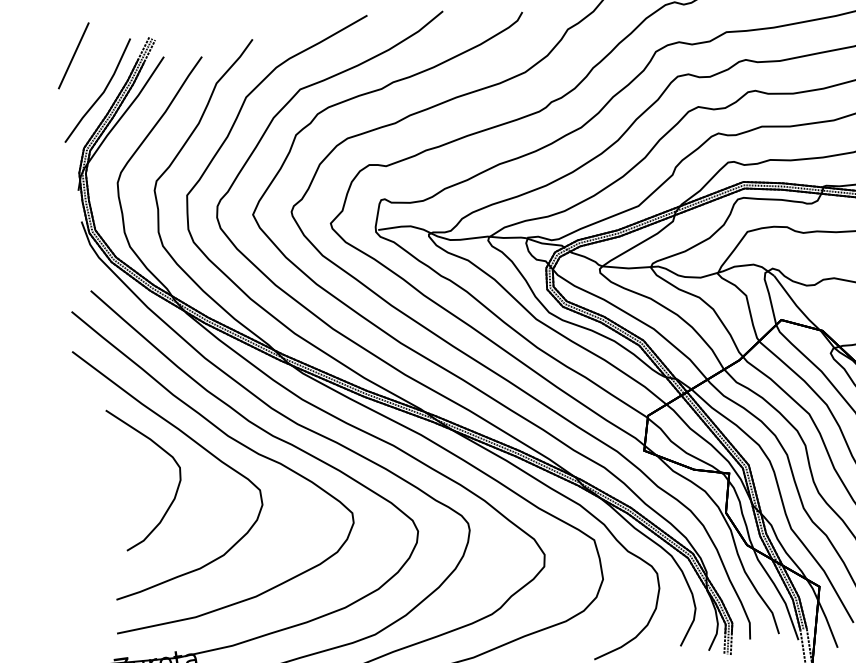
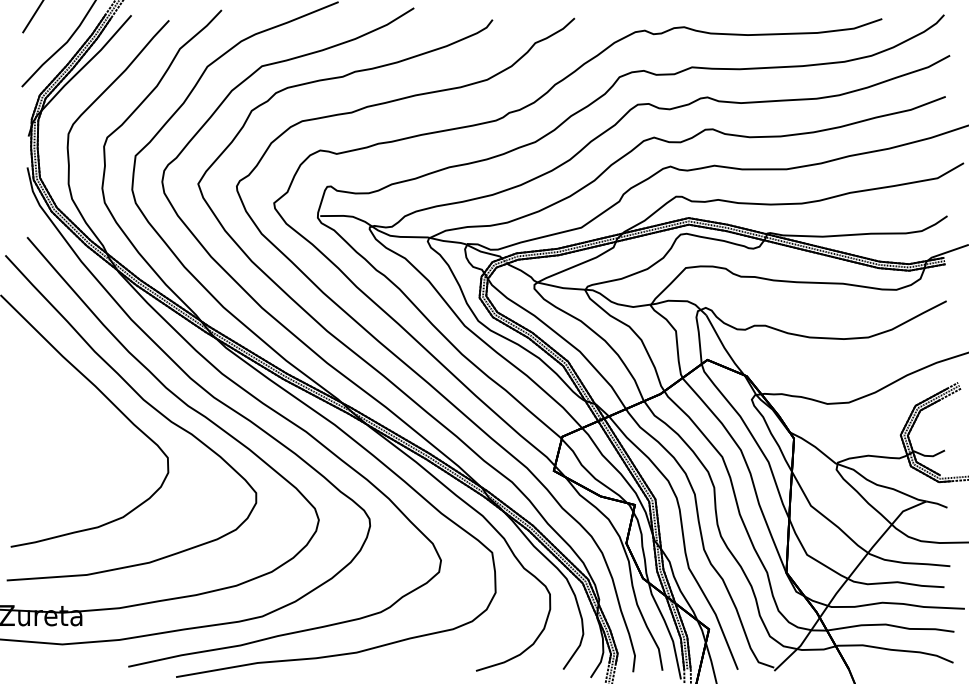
curve: (164, 452) -> (78, 407), removed

